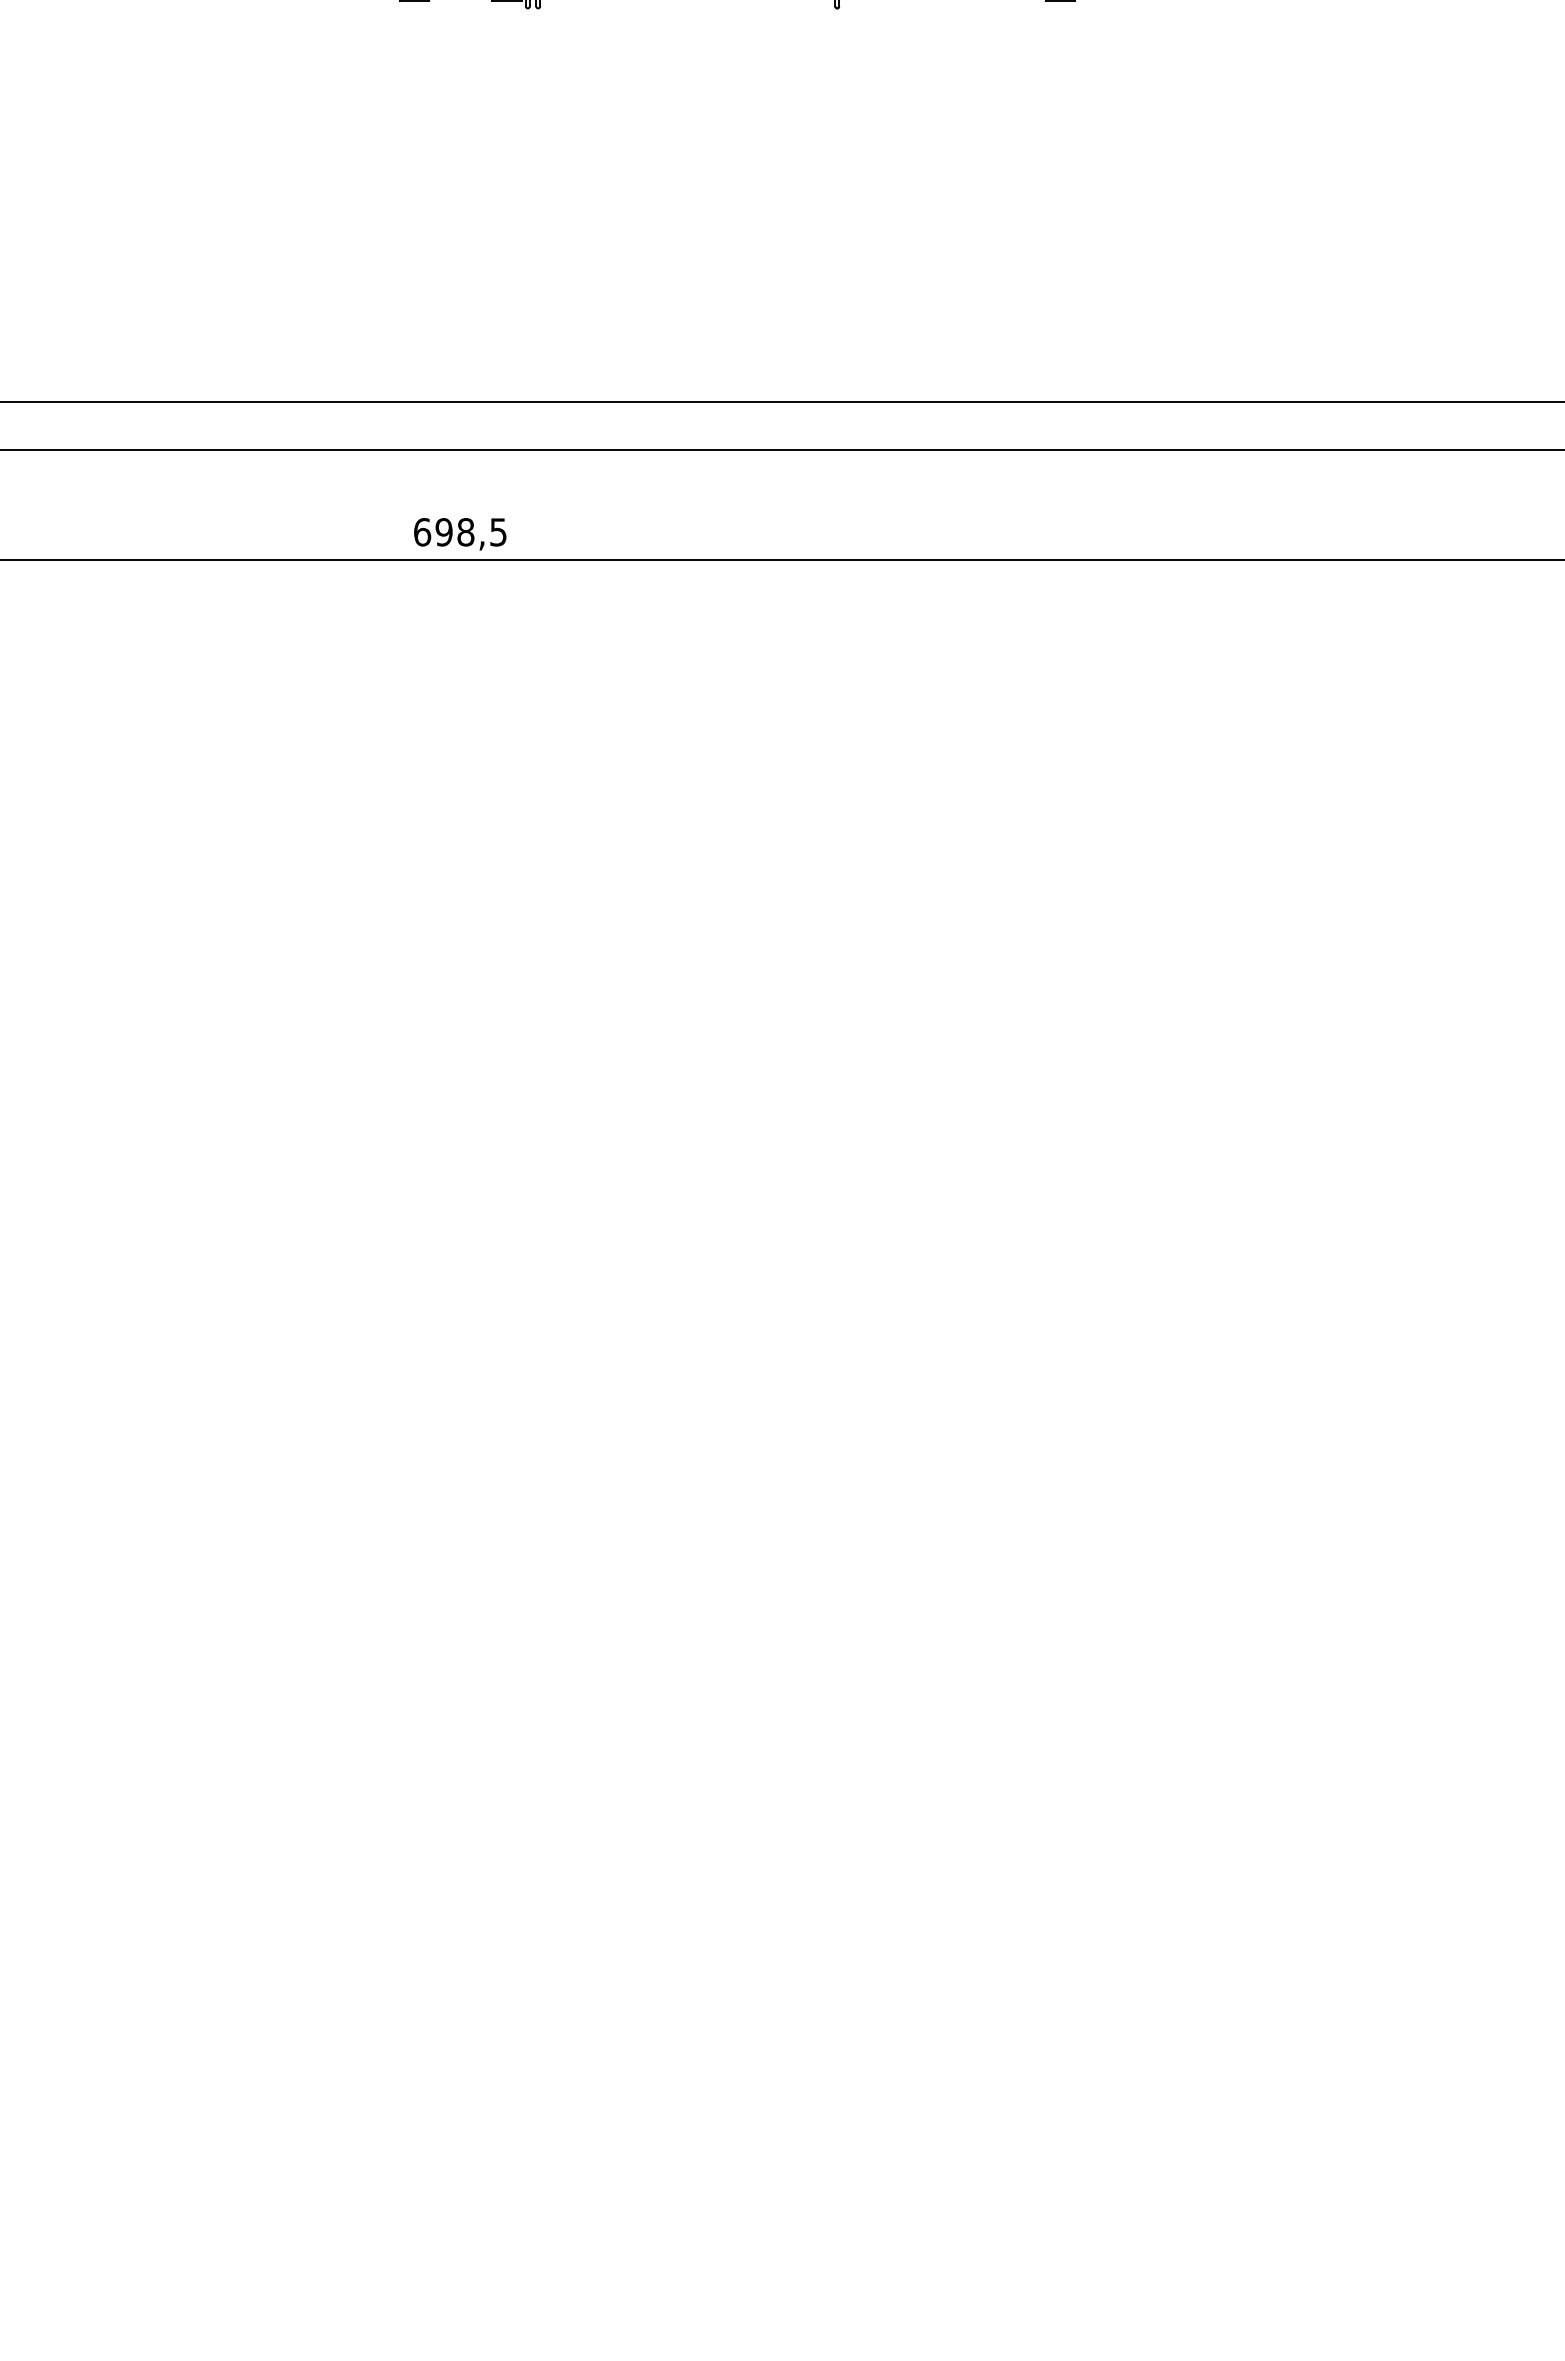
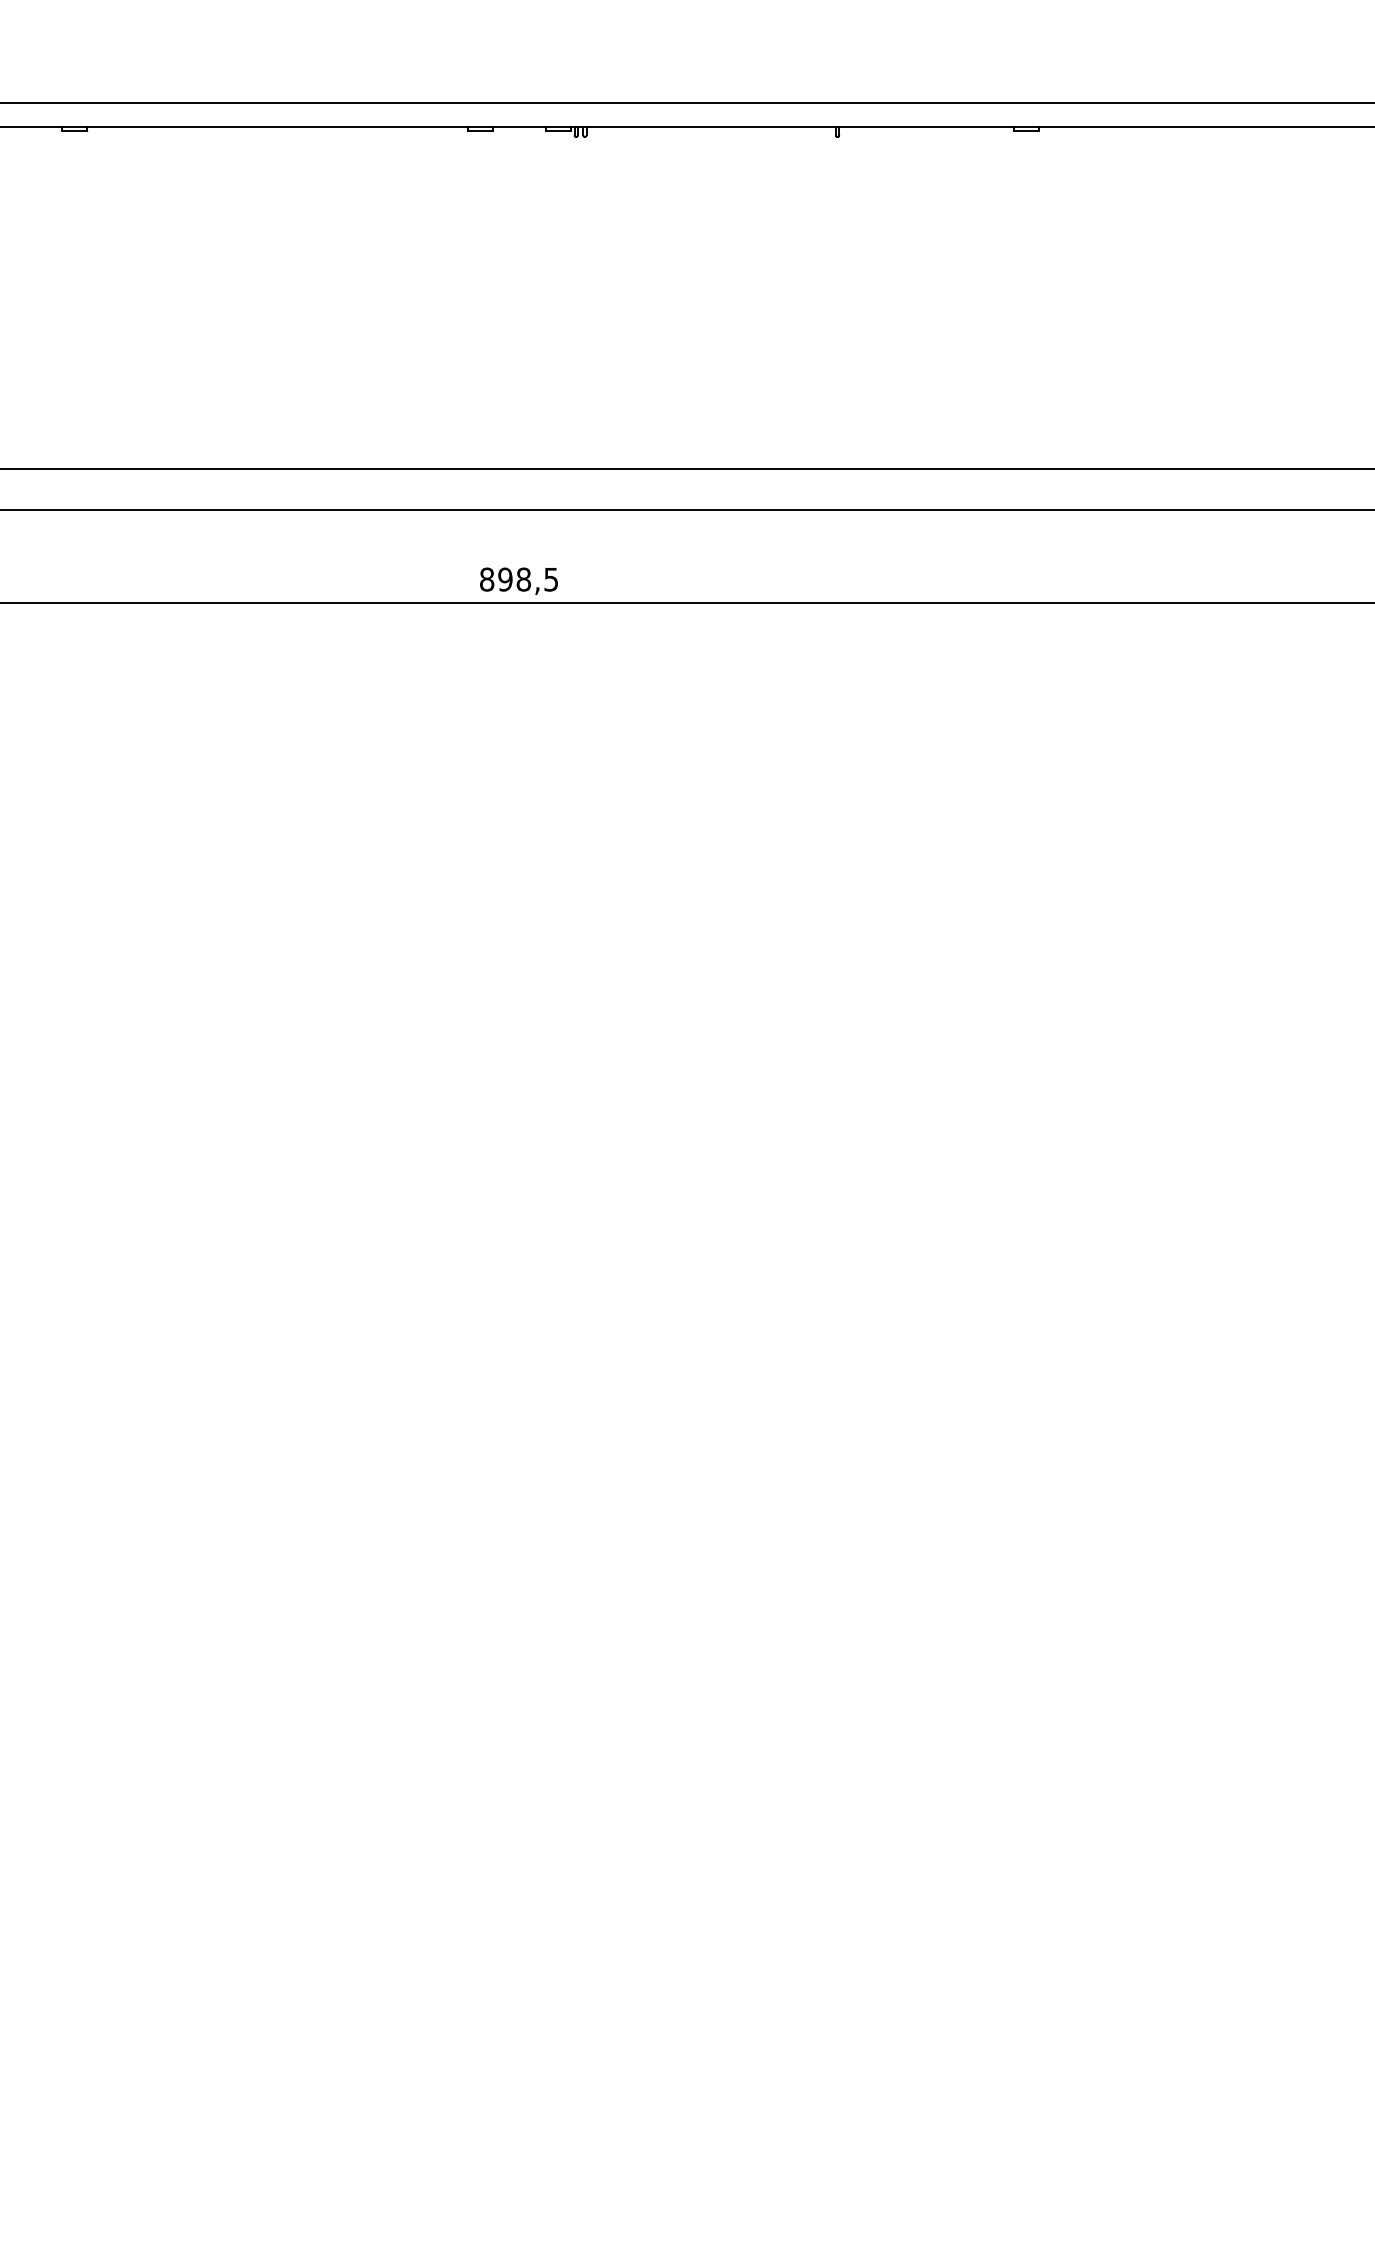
text: (422, 532) -> (487, 579), 698,5 -> 898,5

